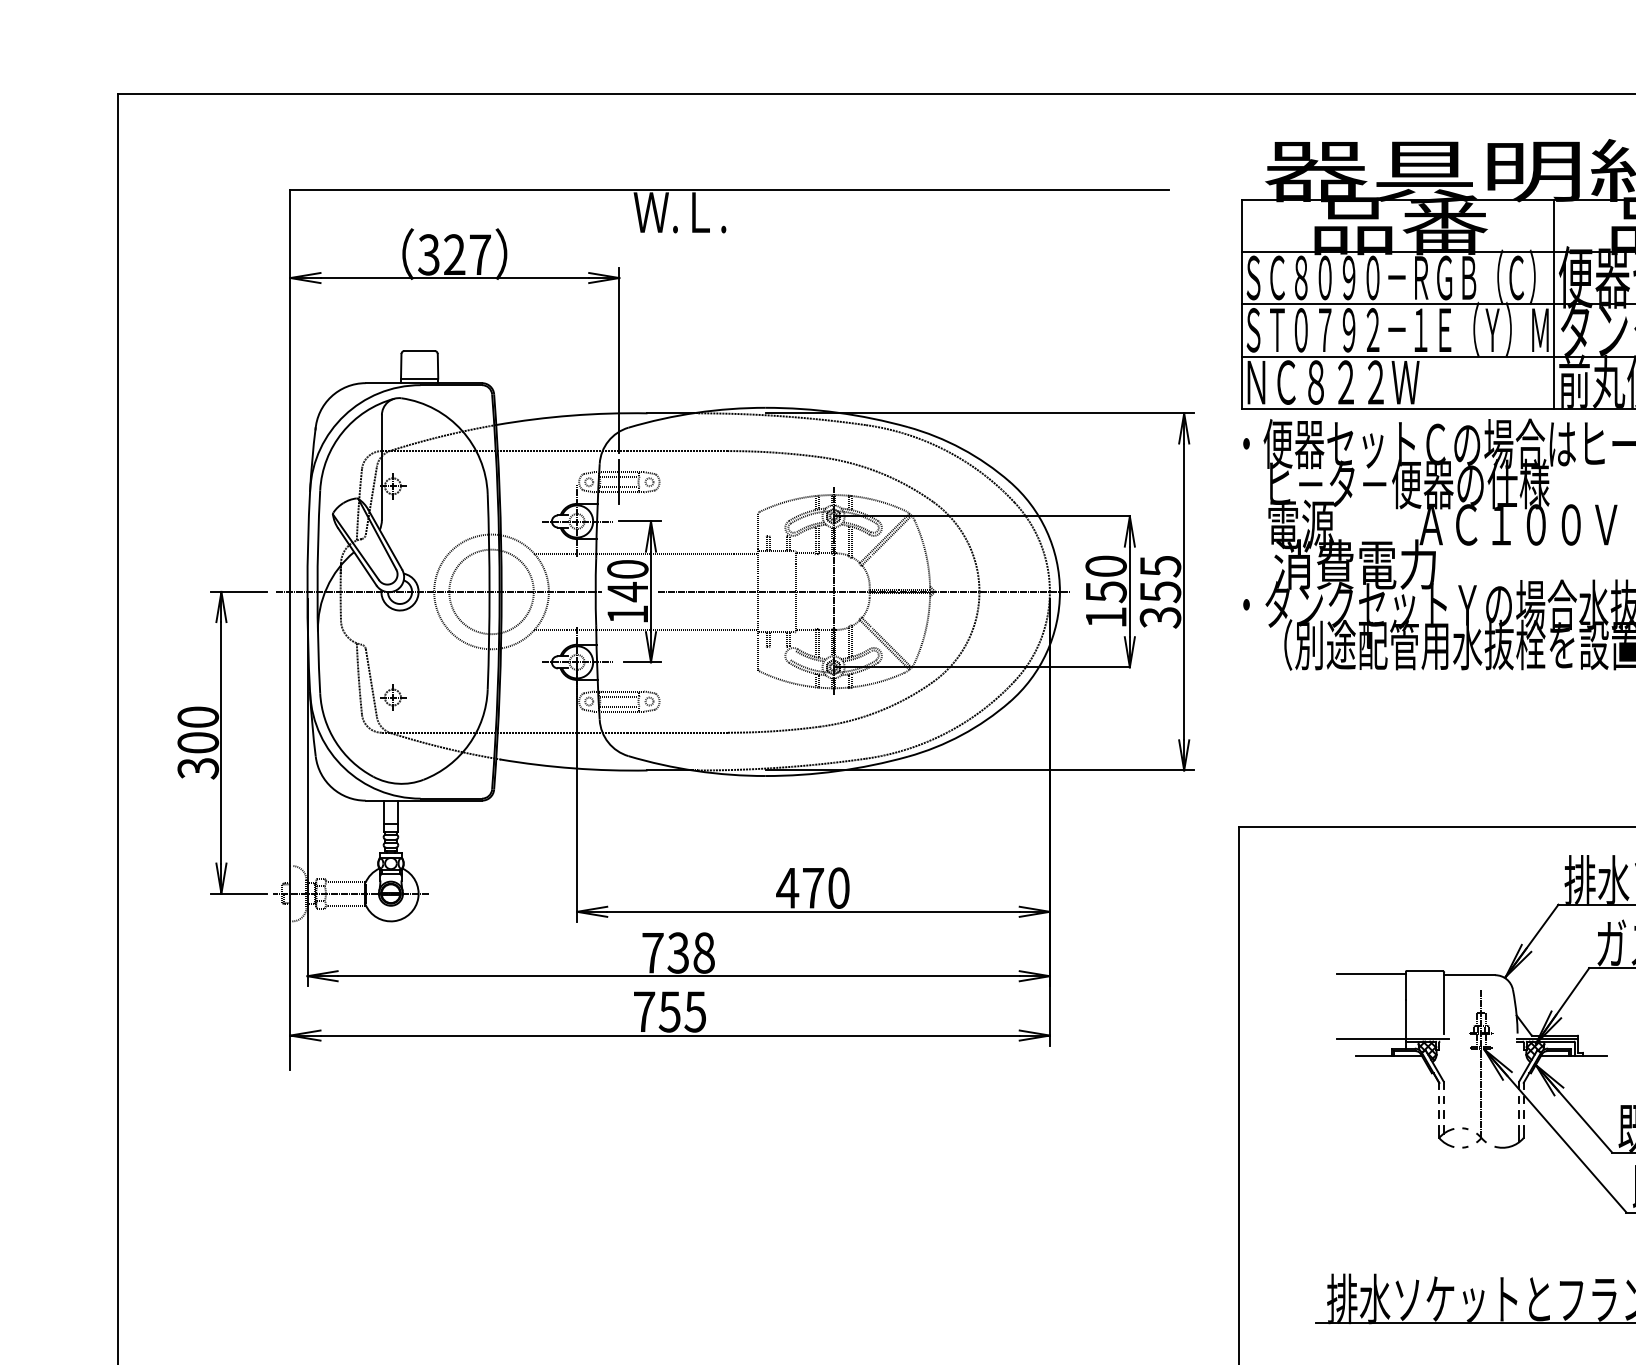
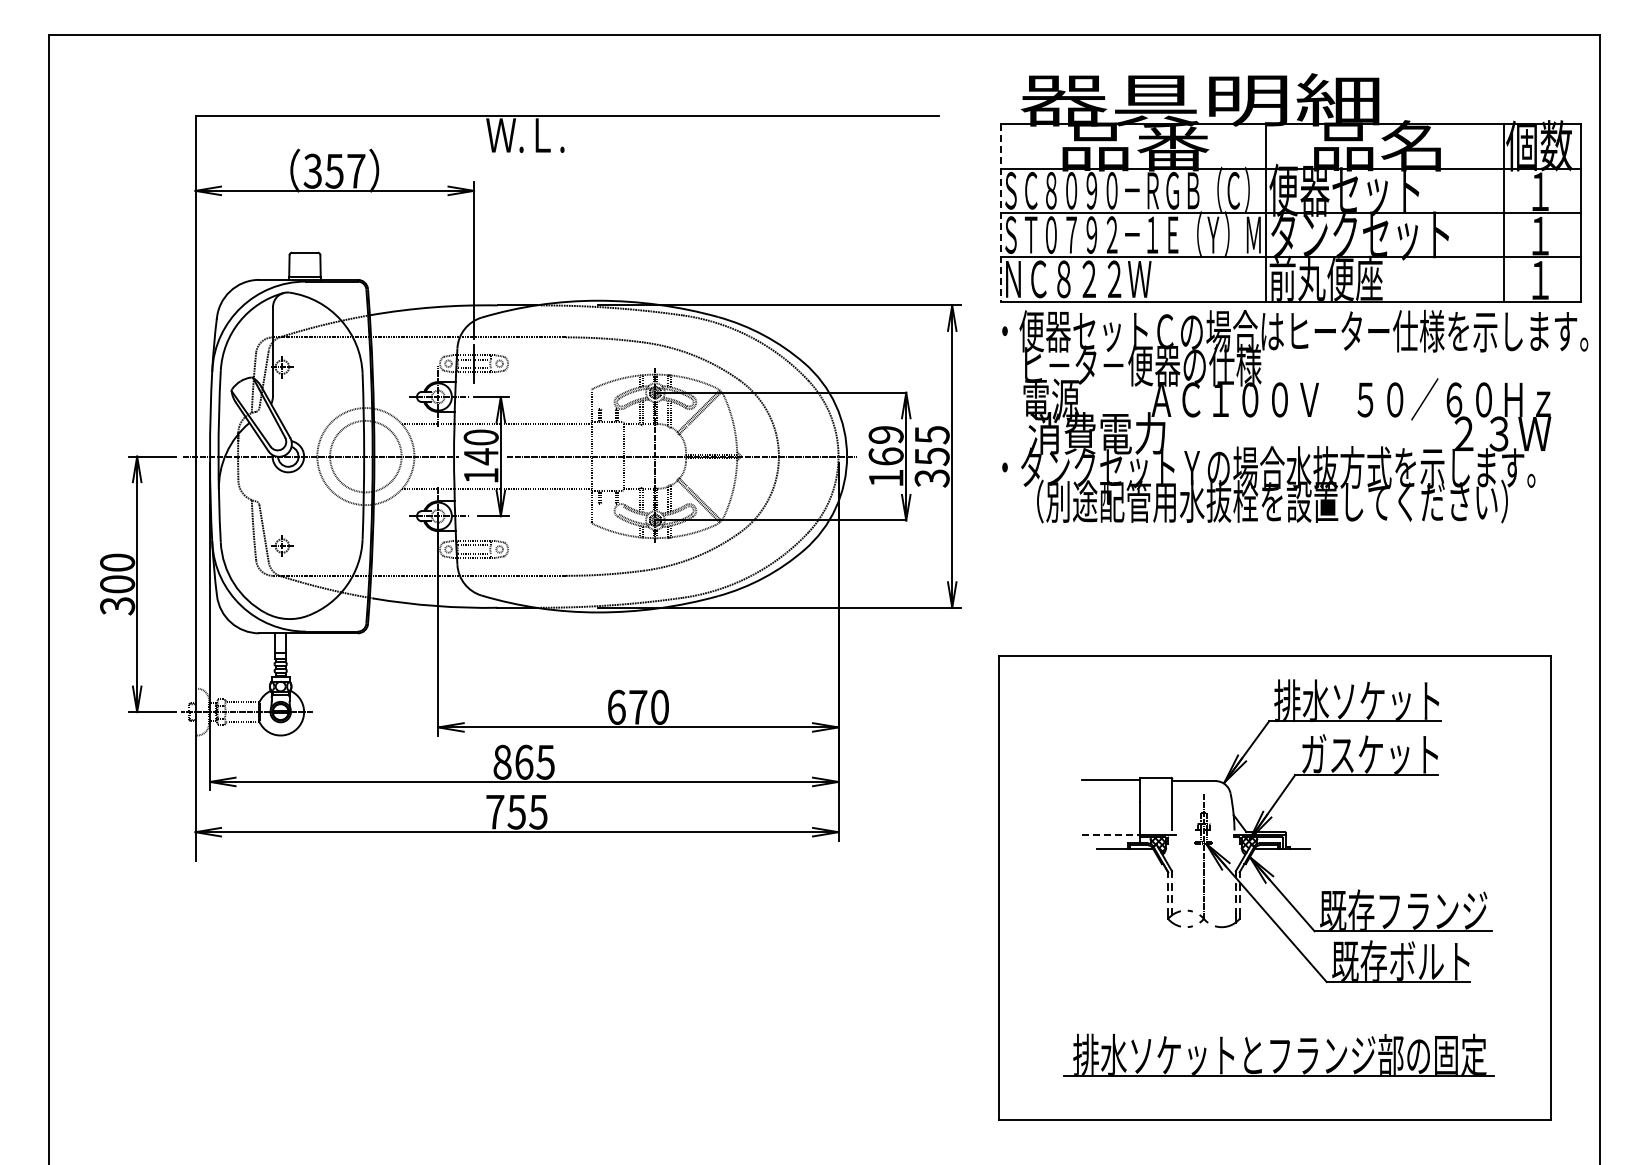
text: (454, 253) -> (334, 170), 327 -> 357
line: (1241, 304) -> (1000, 213), solid -> dashed
text: (1105, 579) -> (885, 446), 150 -> 169
text: (787, 887) -> (616, 706), 470 -> 670
text: (677, 952) -> (523, 761), 738 -> 865
line: (1372, 1038) -> (1111, 834), solid -> dashed

